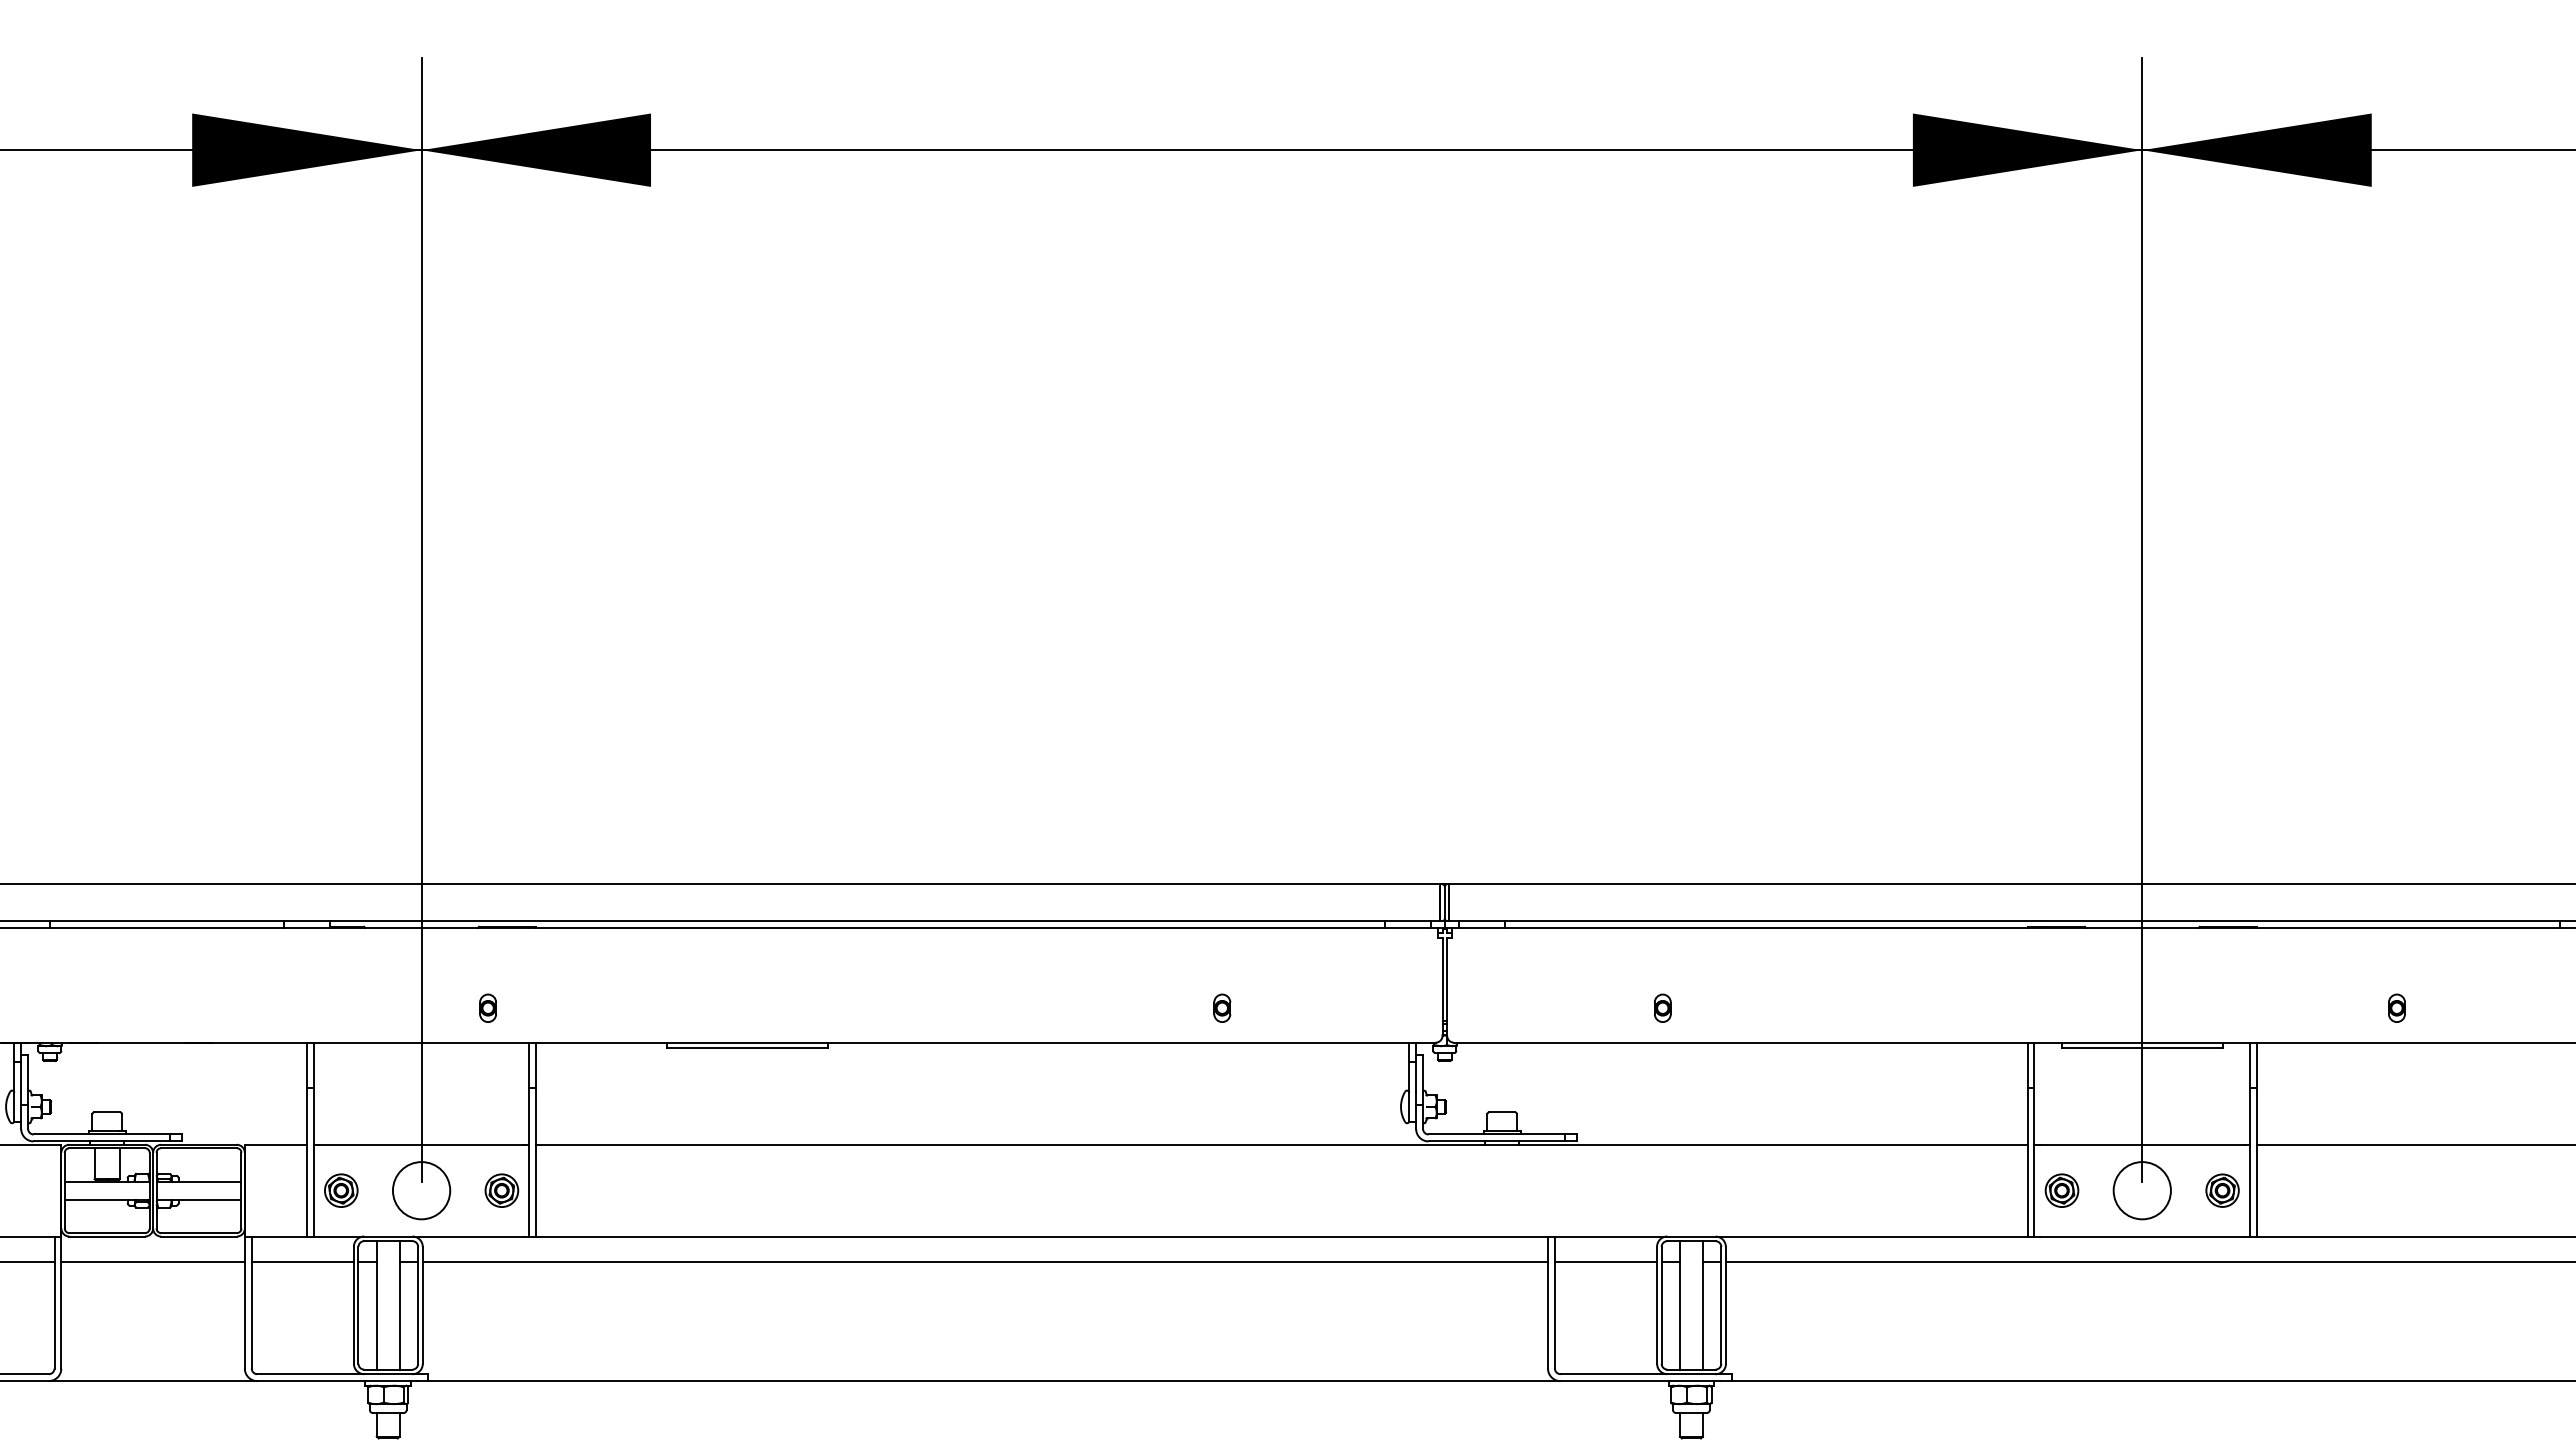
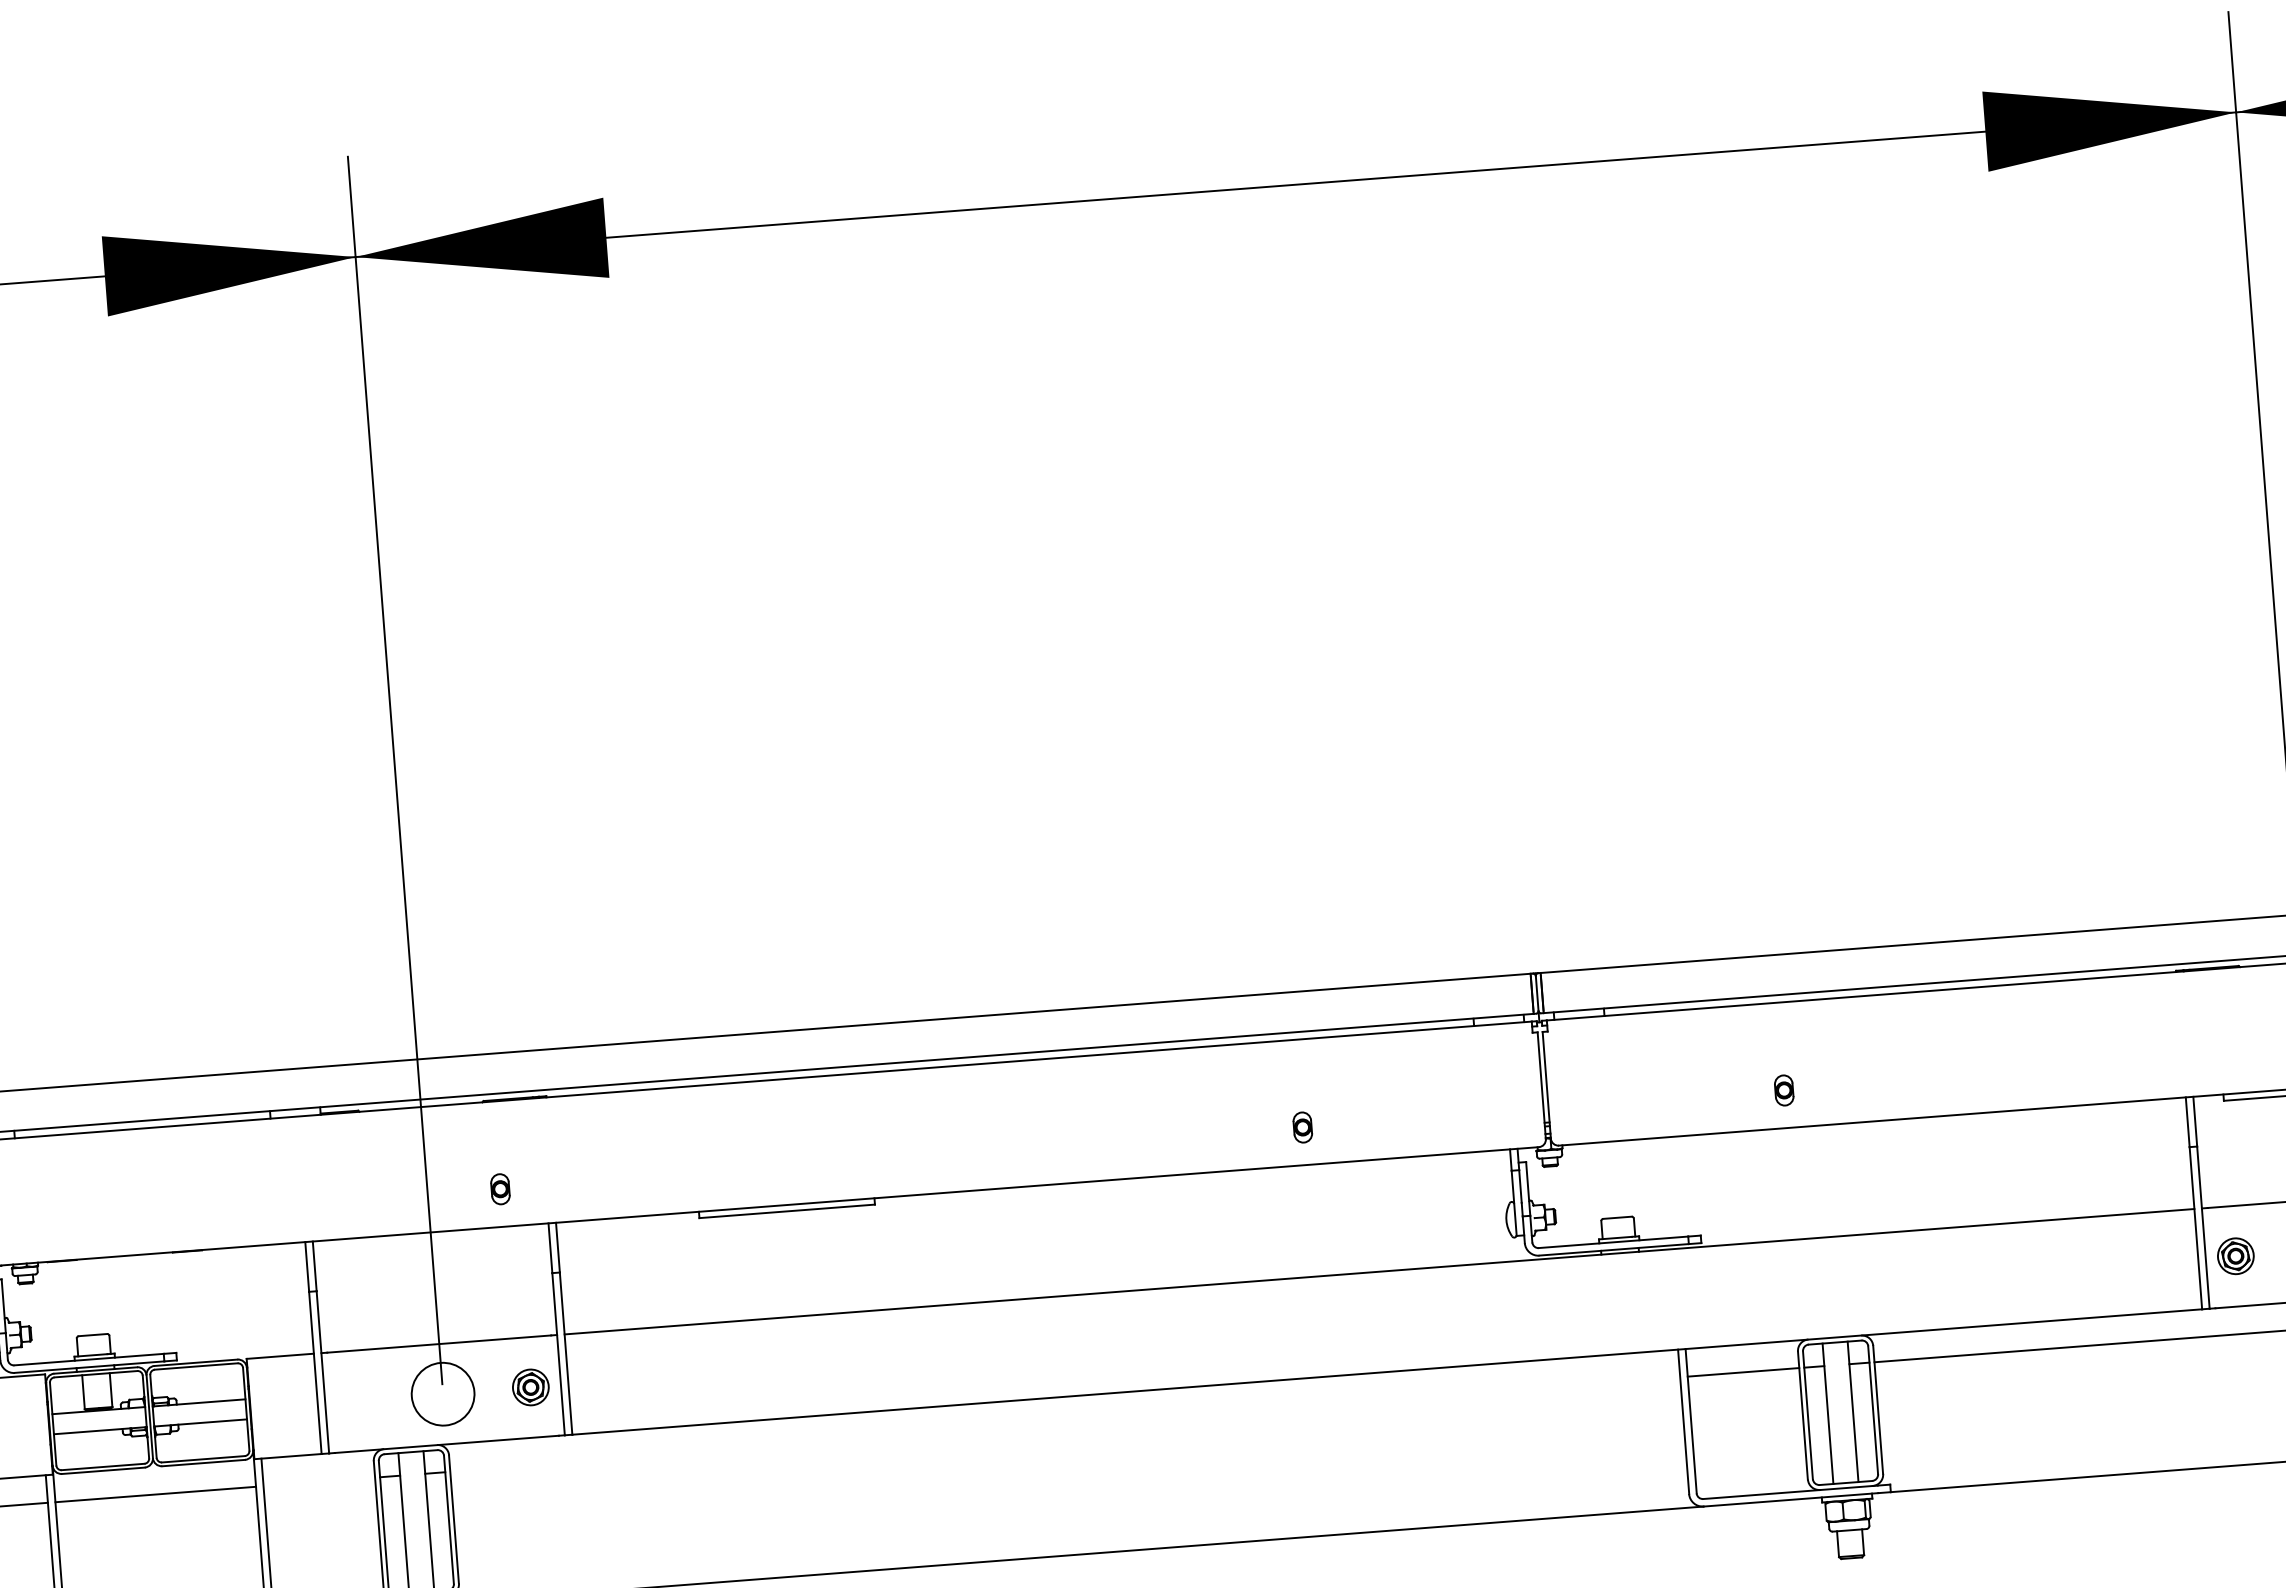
part: (341, 1190) -> (355, 1400), removed
line: (302, 1261) -> (318, 1481), removed
line: (985, 1261) -> (1065, 1424), removed

